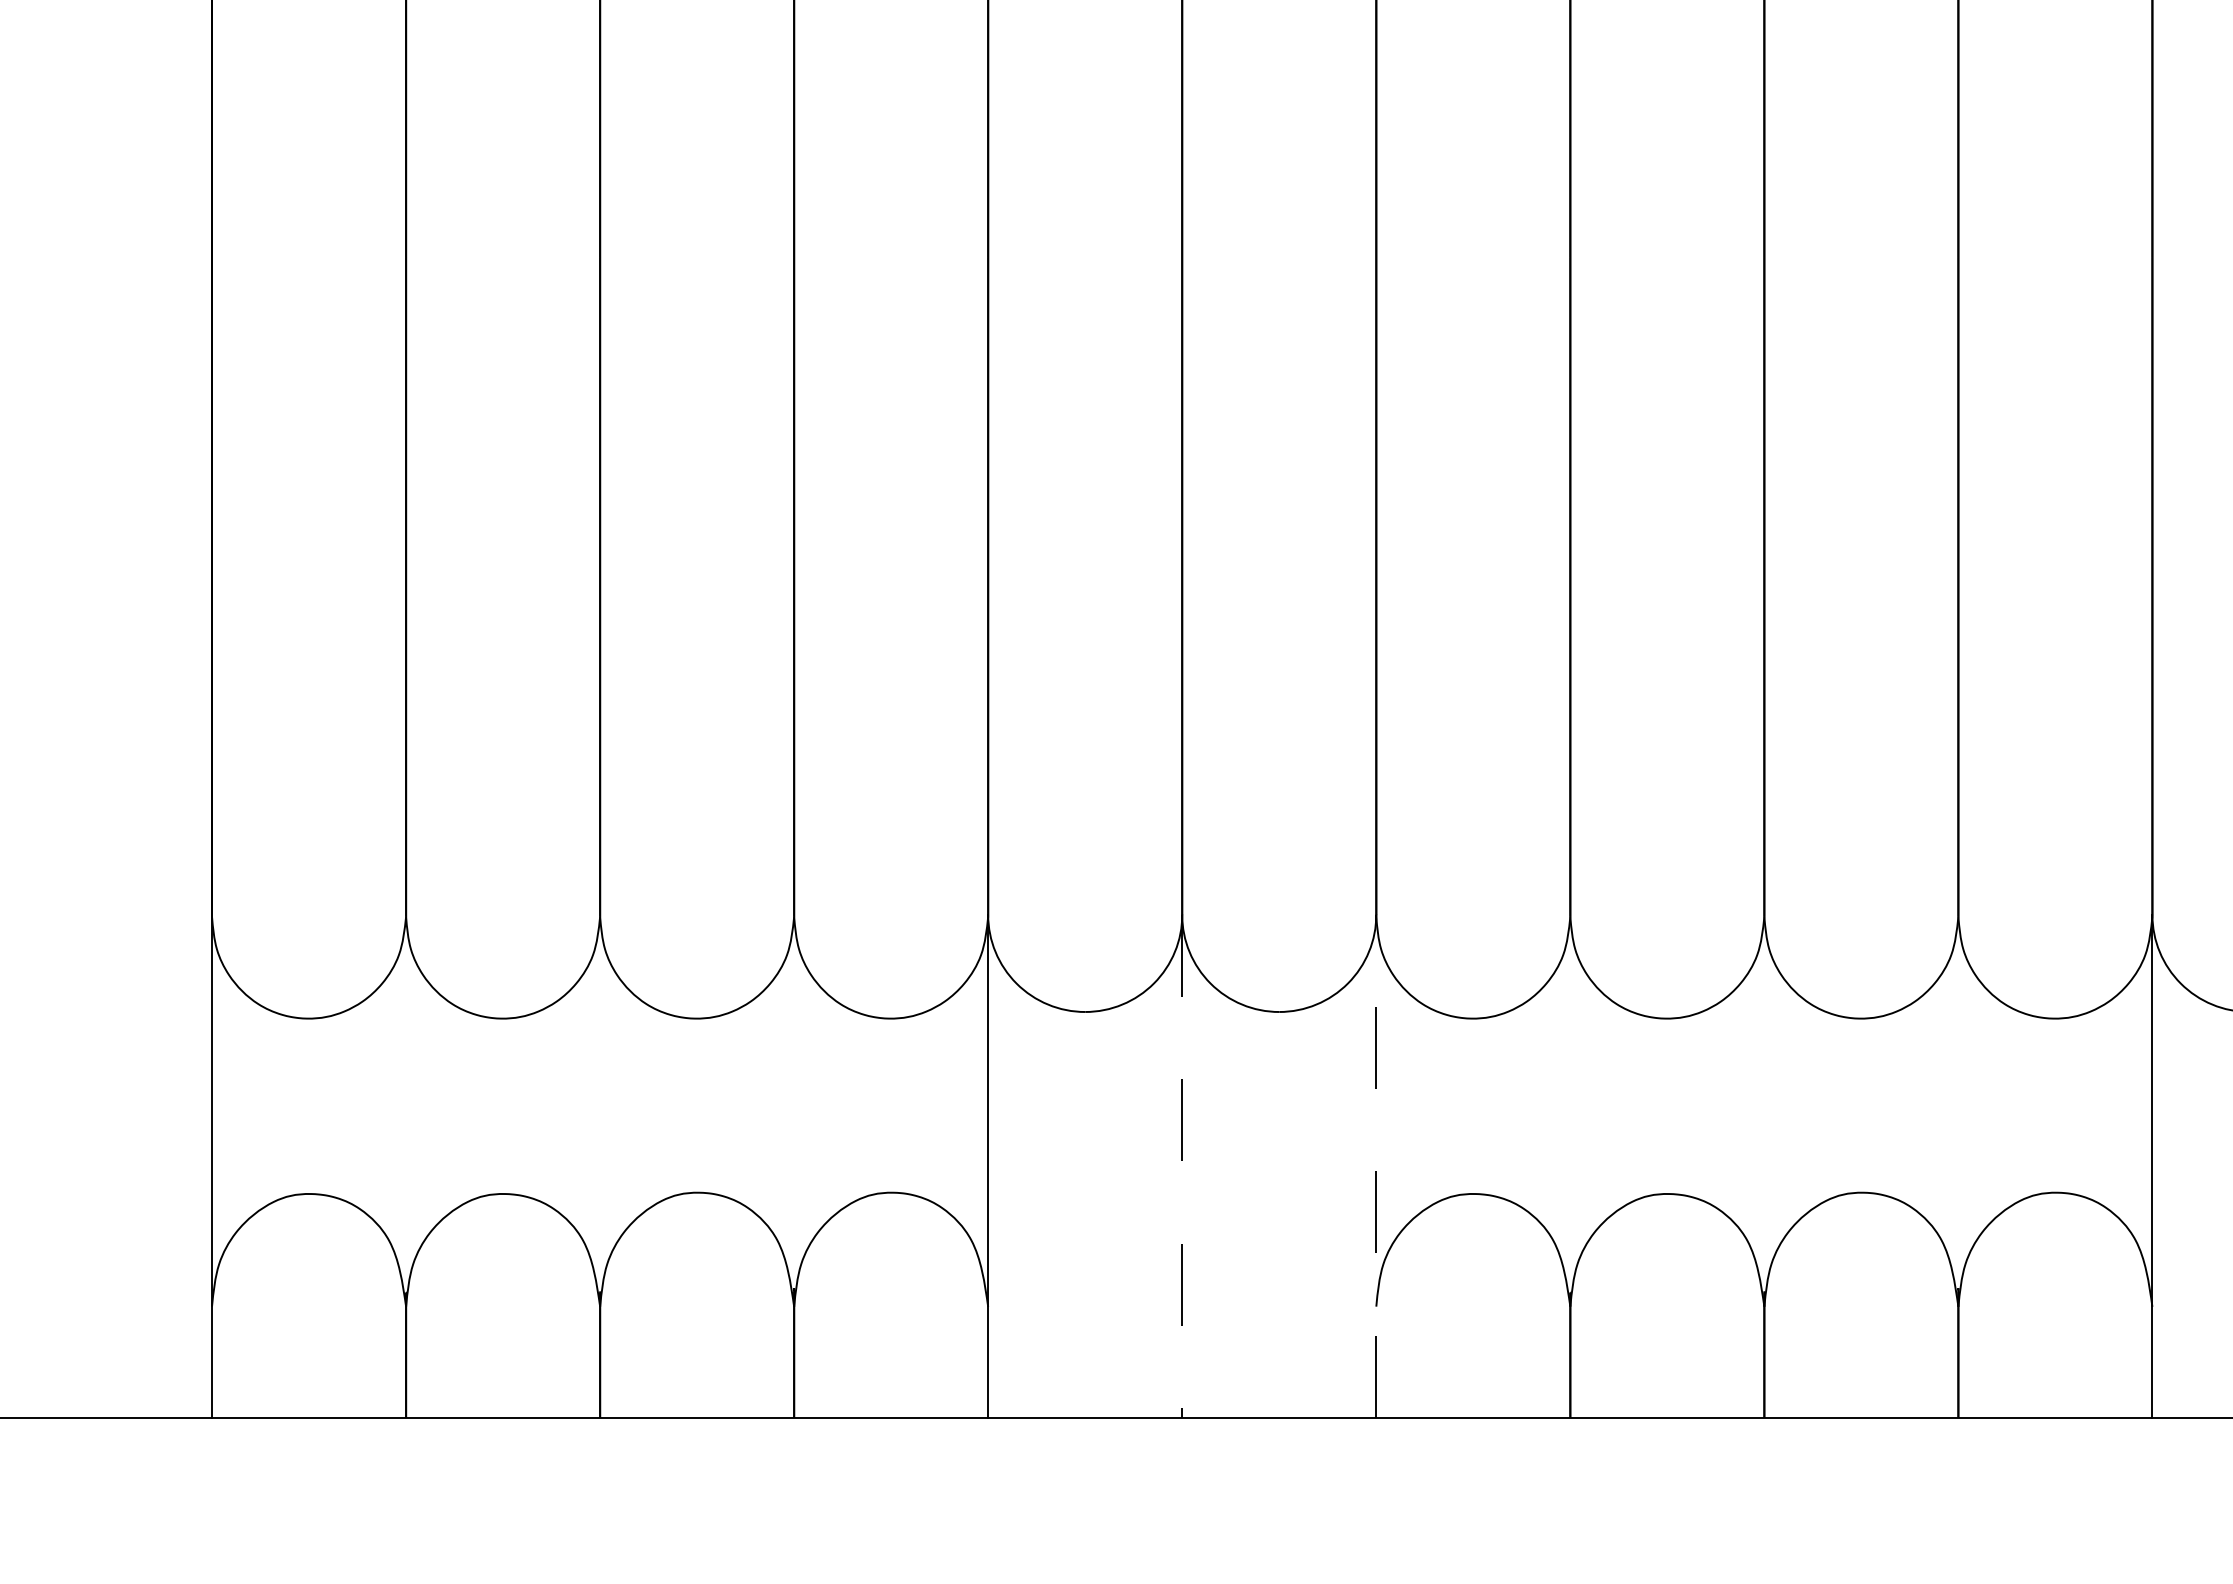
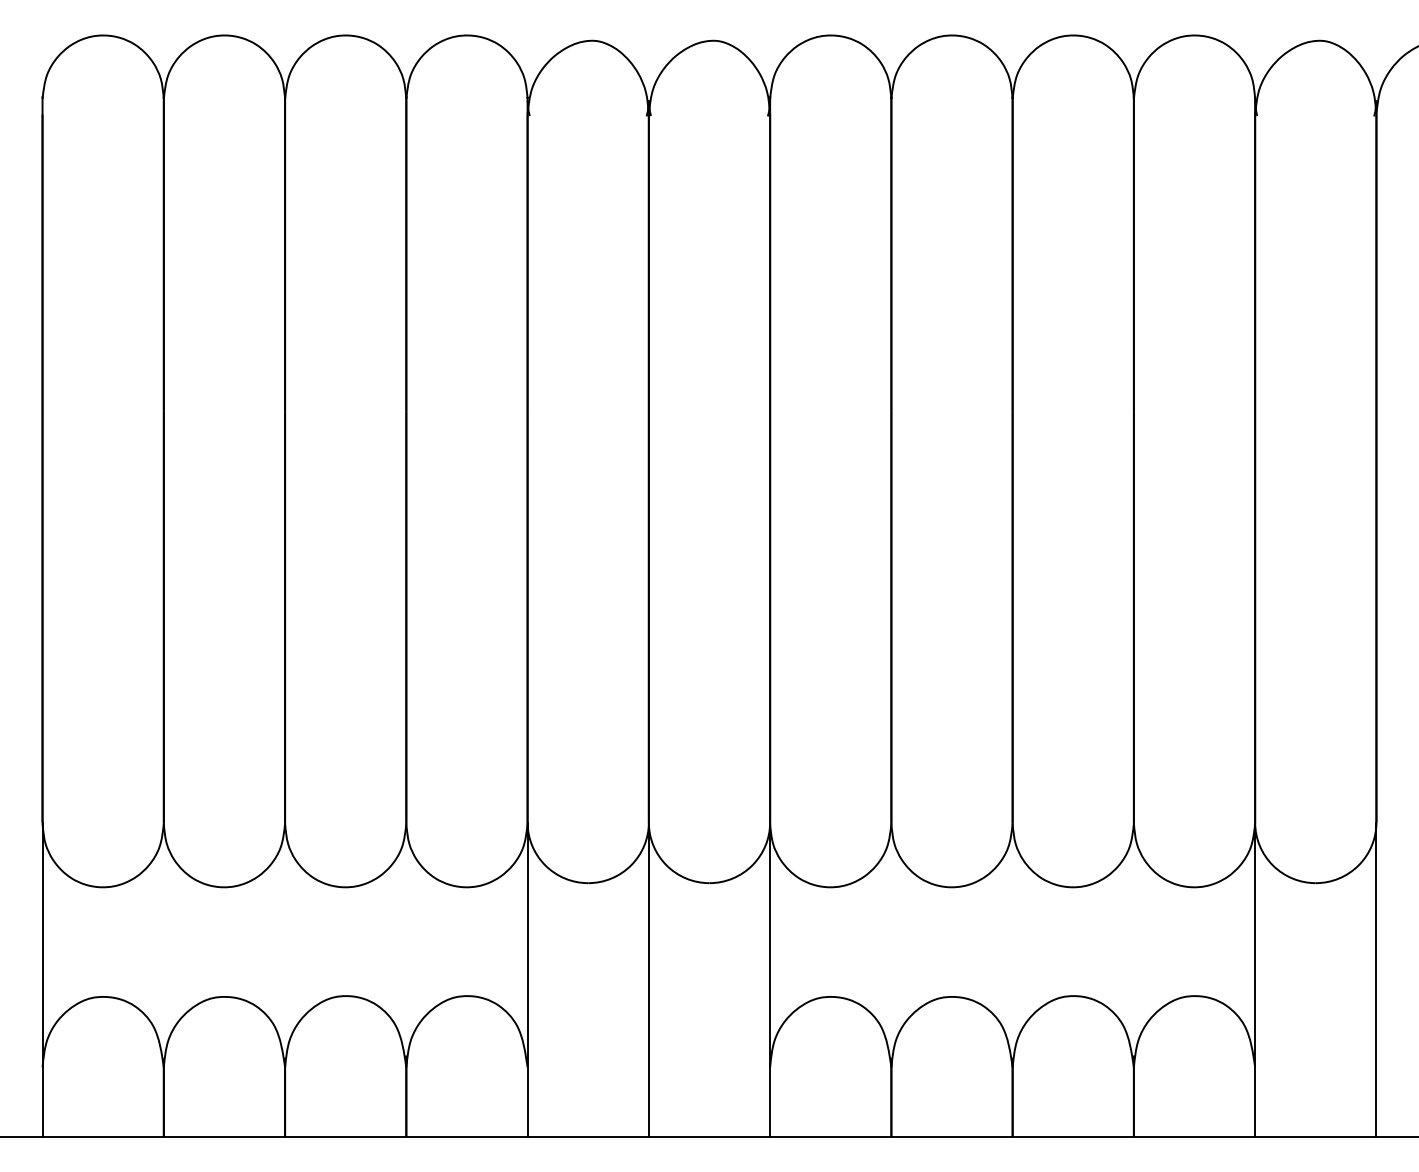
line: (1376, 1166) -> (770, 979), dashed -> solid
line: (1181, 1167) -> (648, 980), dashed -> solid

